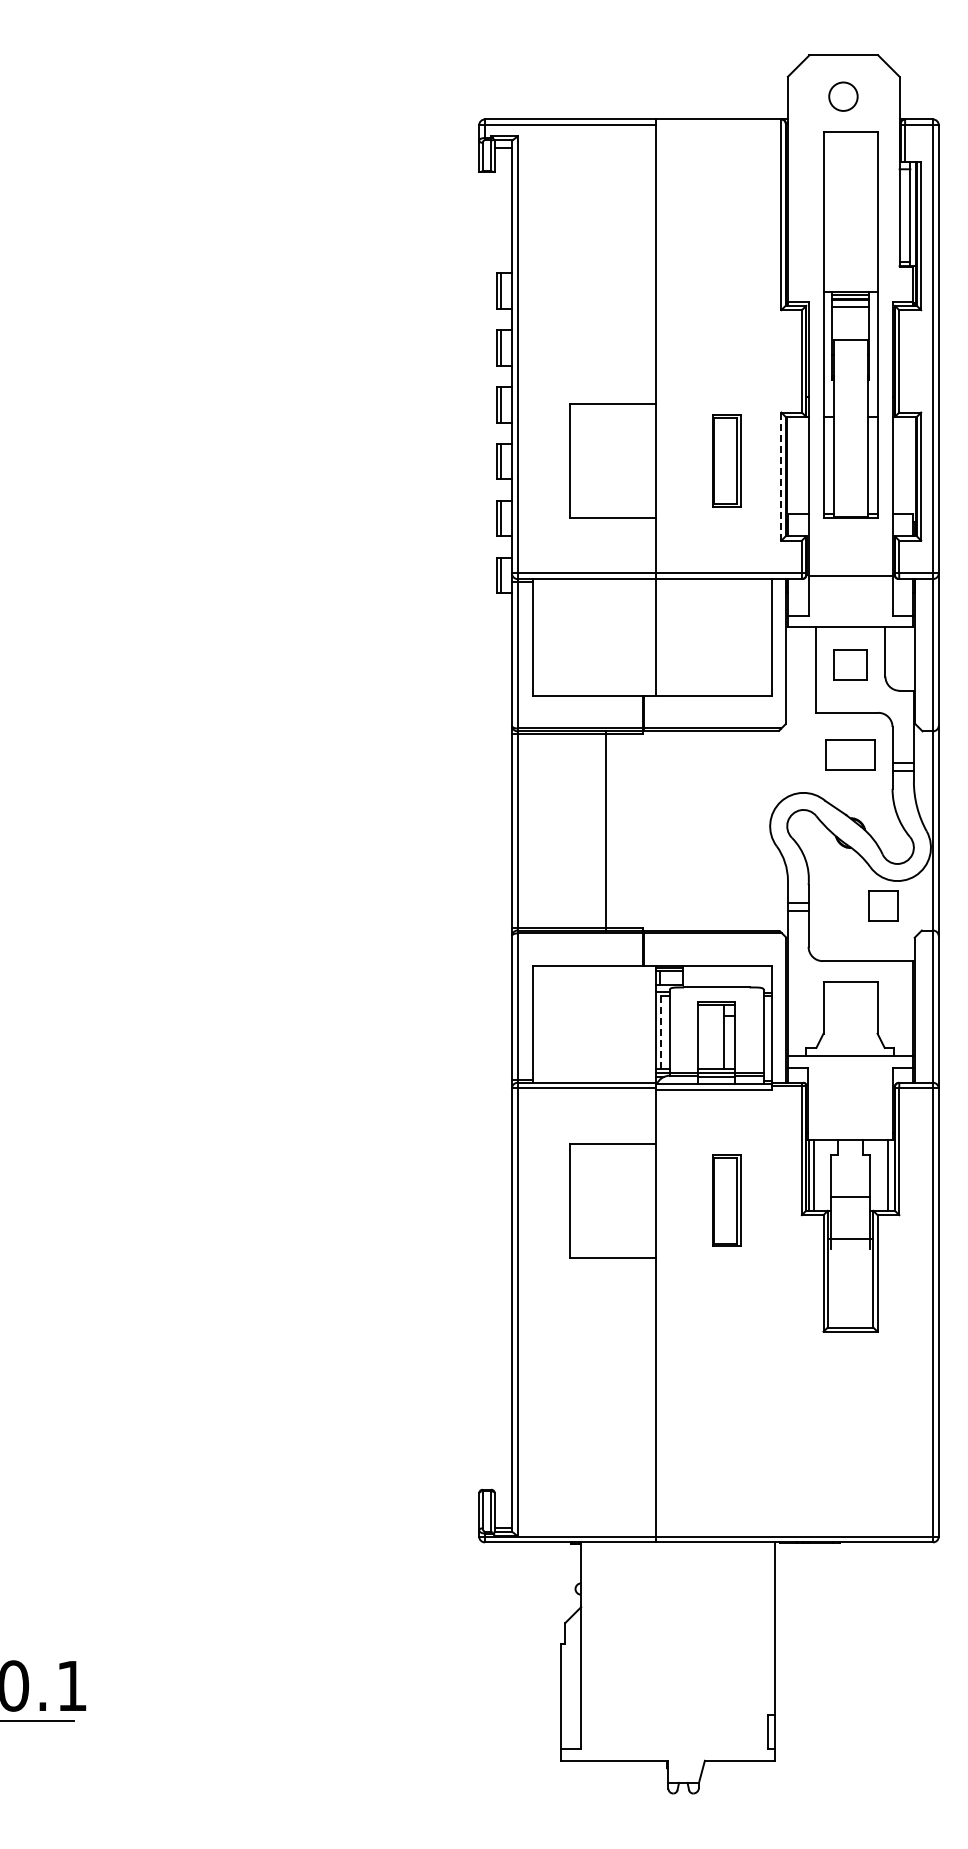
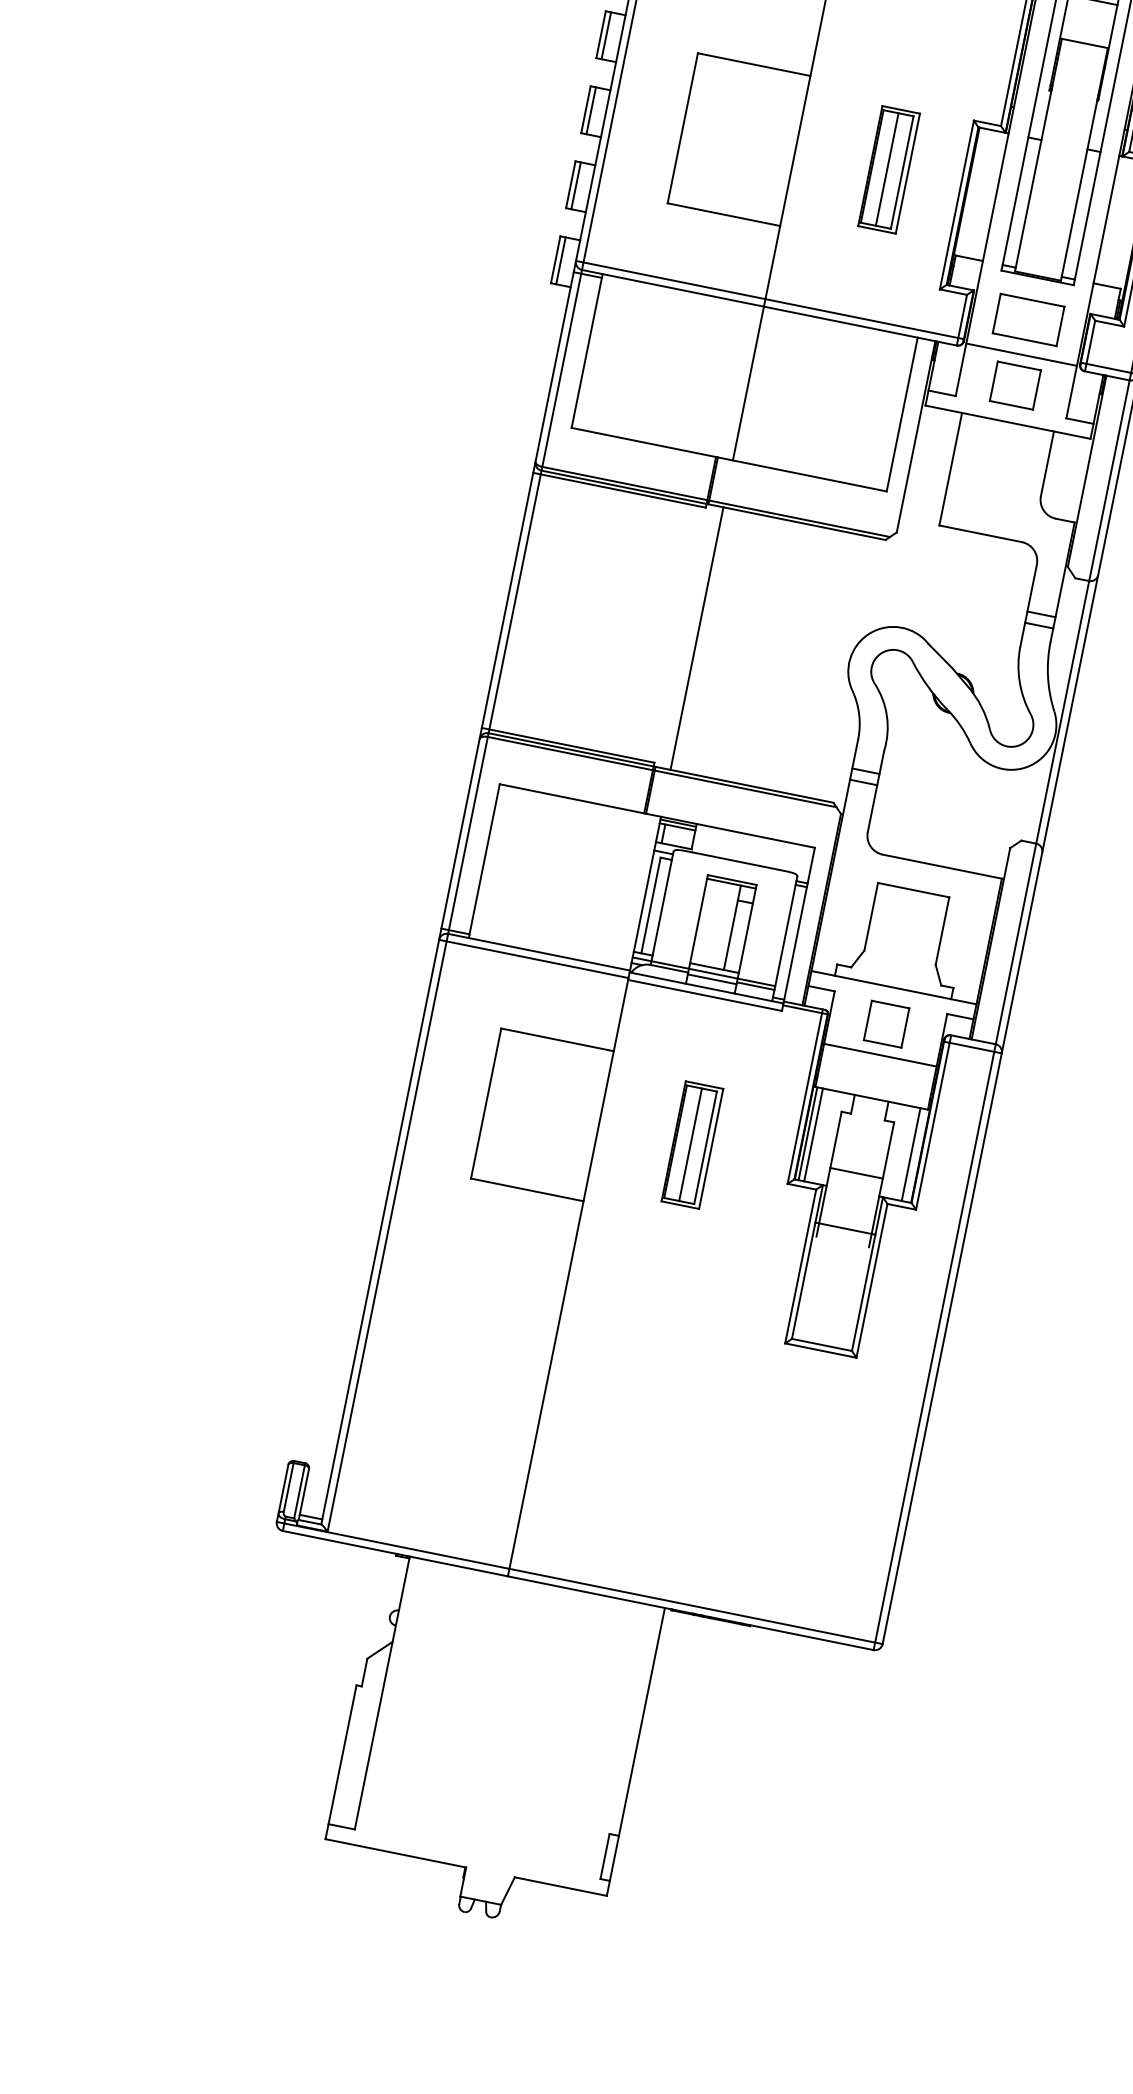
line: (725, 460) -> (887, 168), added
line: (781, 476) -> (957, 204), dashed -> solid
part: (850, 664) -> (1015, 385), moved
part: (850, 754) -> (1028, 319), moved
line: (605, 830) -> (696, 637), moved
part: (883, 905) -> (886, 1023), moved
line: (661, 1031) -> (651, 904), dashed -> solid
line: (850, 1107) -> (880, 1054), added
line: (725, 1200) -> (690, 1144), added

